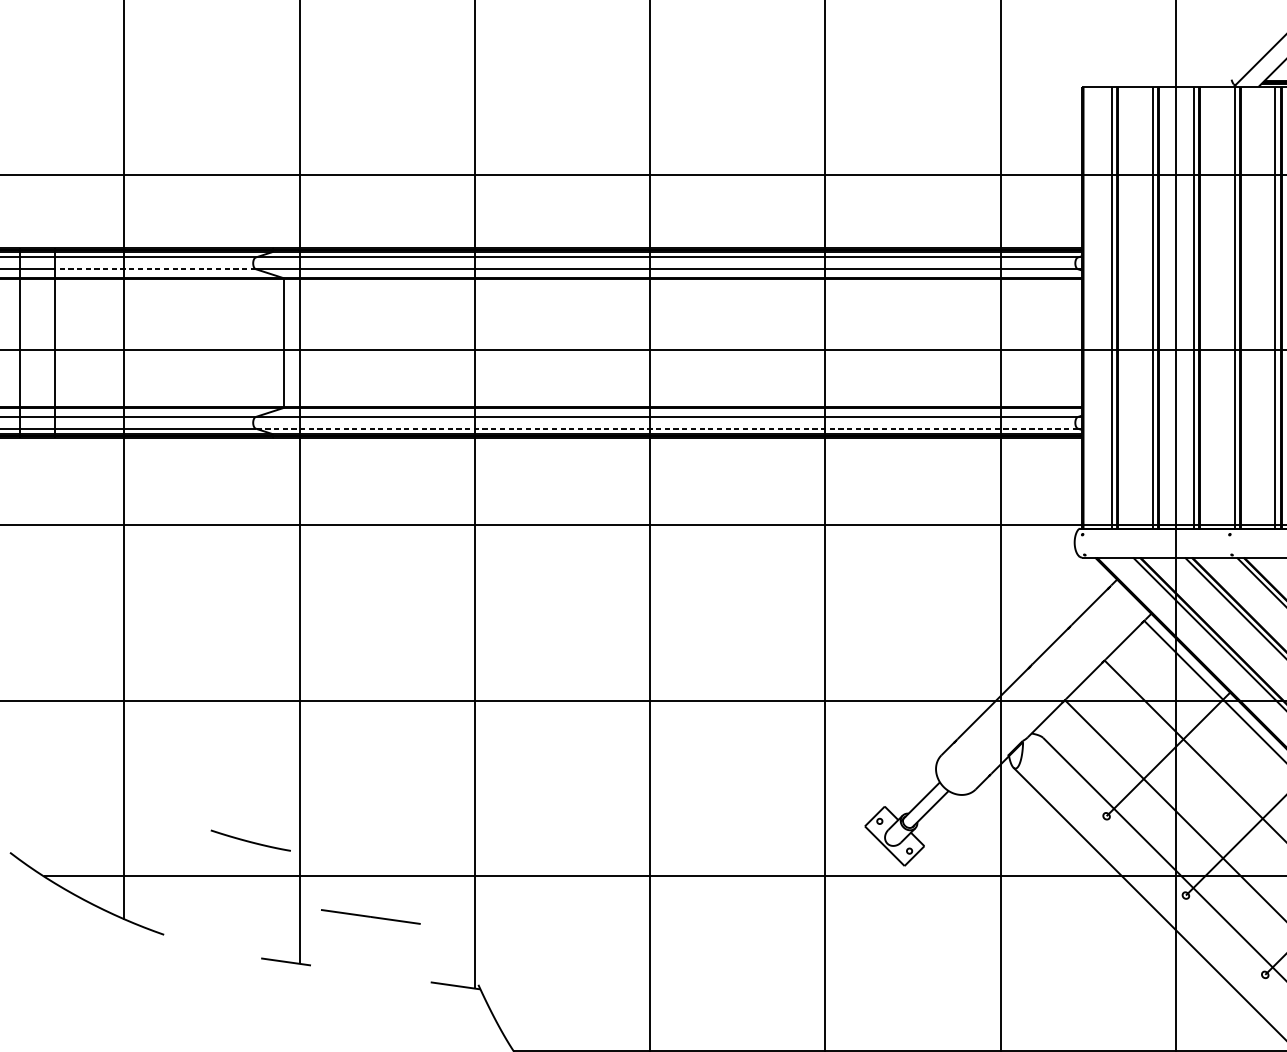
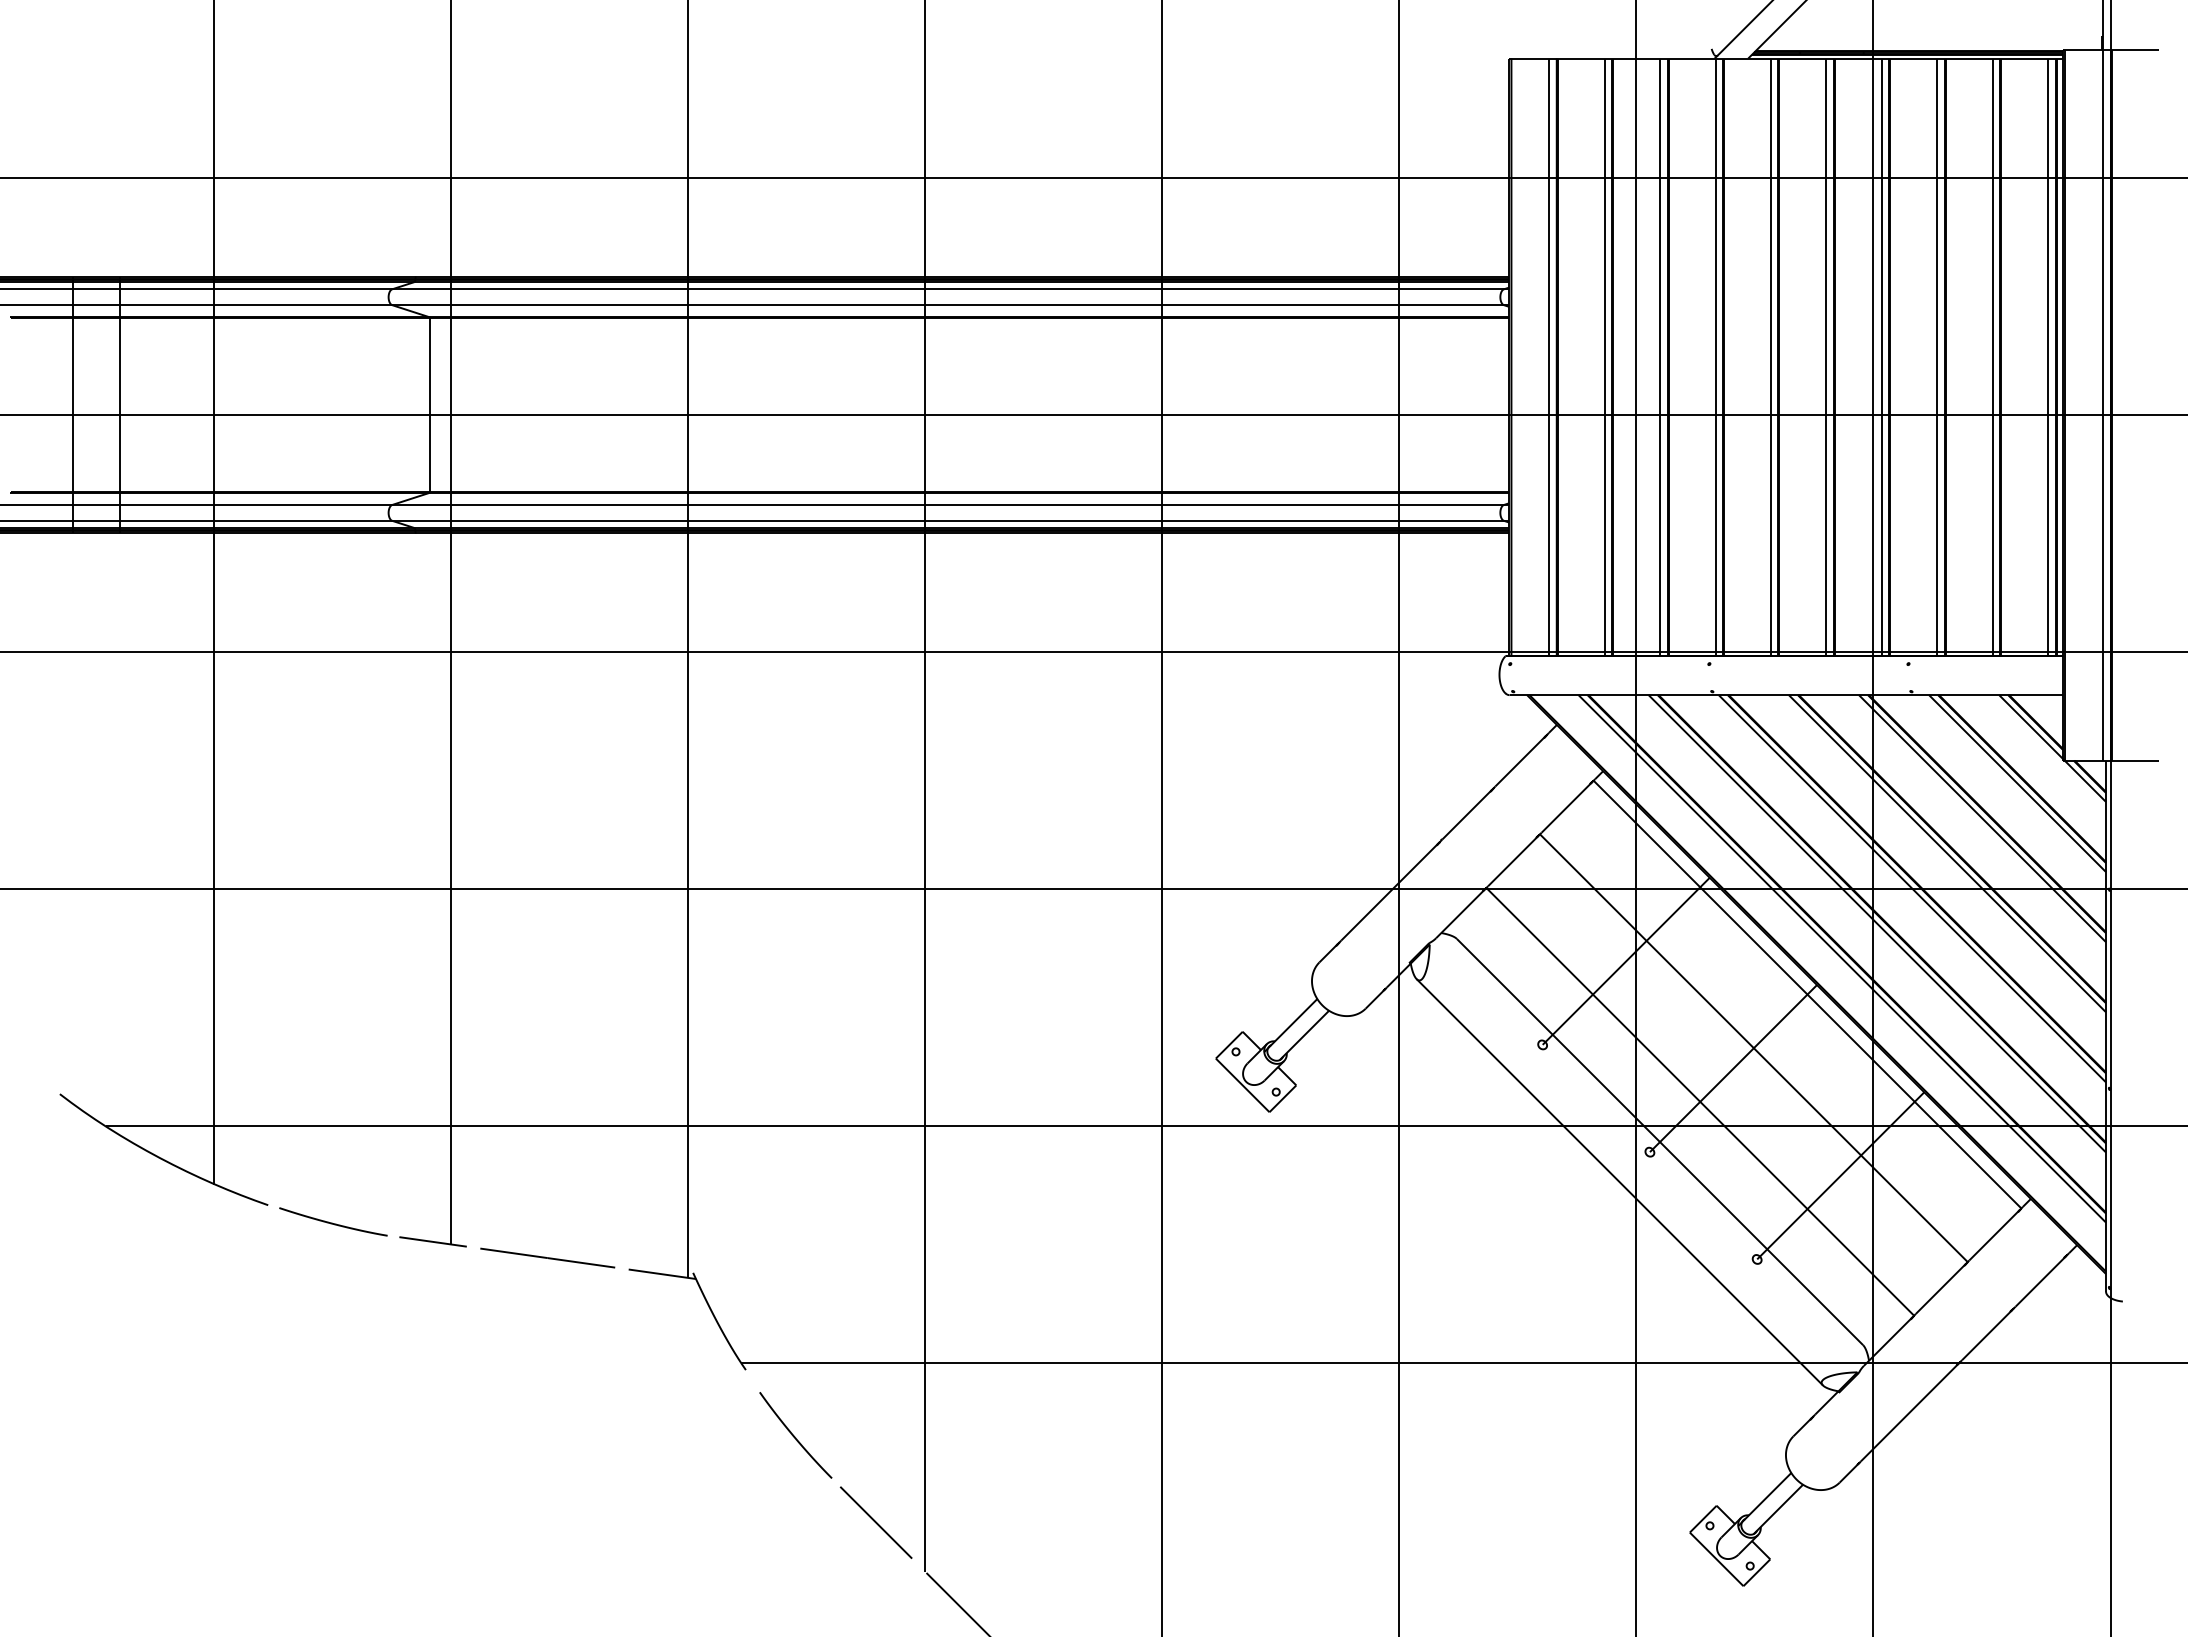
line: (154, 269) -> (255, 305), dashed -> solid
line: (667, 428) -> (948, 520), dashed -> solid
curve: (250, 841) -> (332, 1222), moved
line: (370, 916) -> (547, 1257), moved

